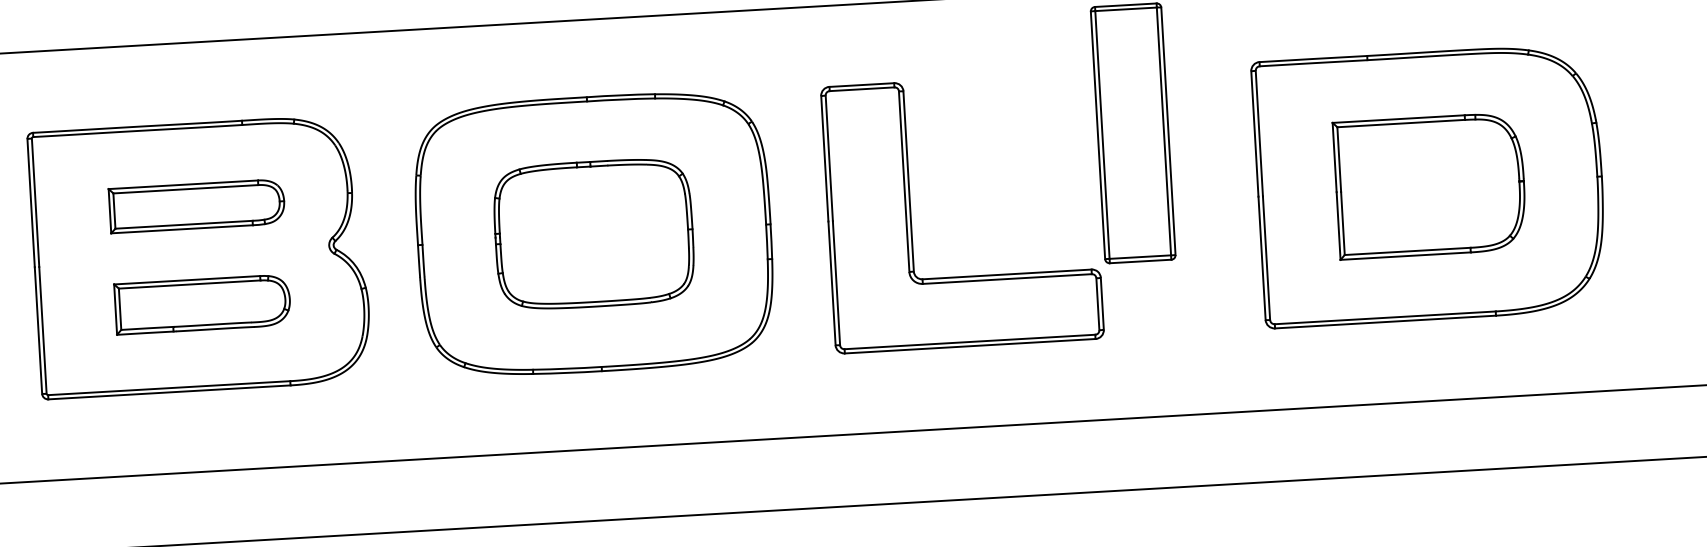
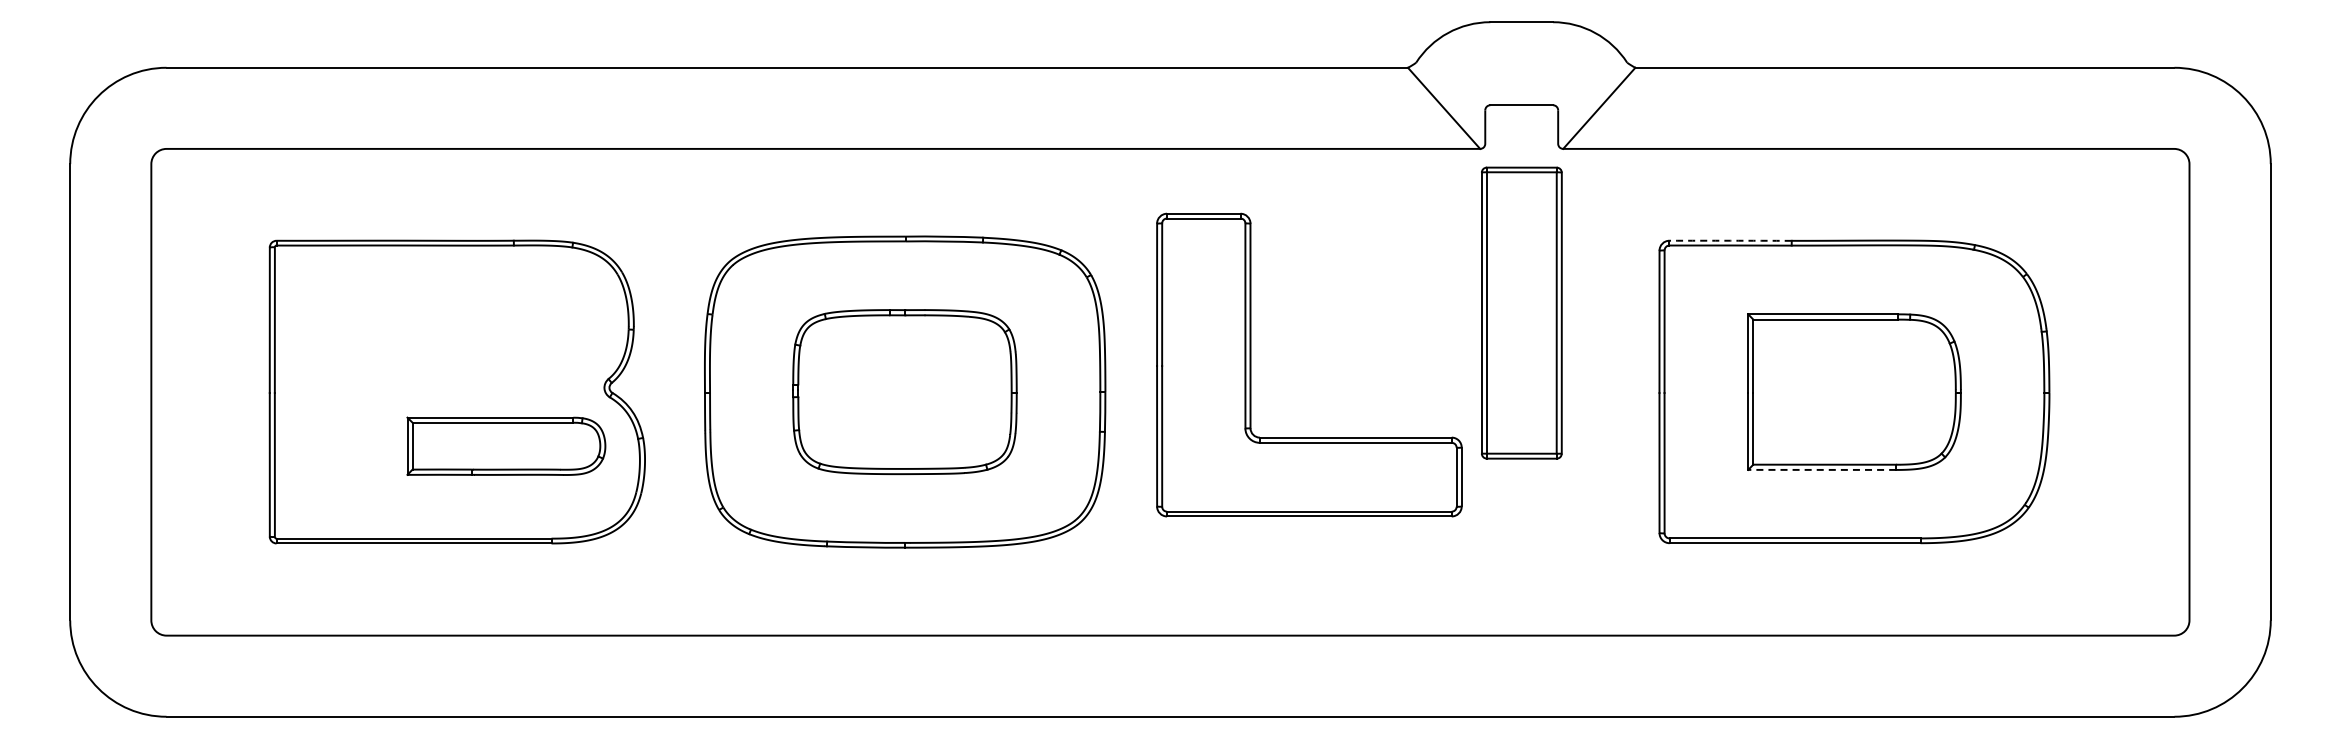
arc: (1313, 58) -> (1730, 240), solid -> dashed
part: (197, 206) -> (457, 334), removed
part: (911, 215) -> (1251, 364), moved
line: (1405, 255) -> (1822, 469), solid -> dashed
part: (202, 303) -> (506, 445), moved

